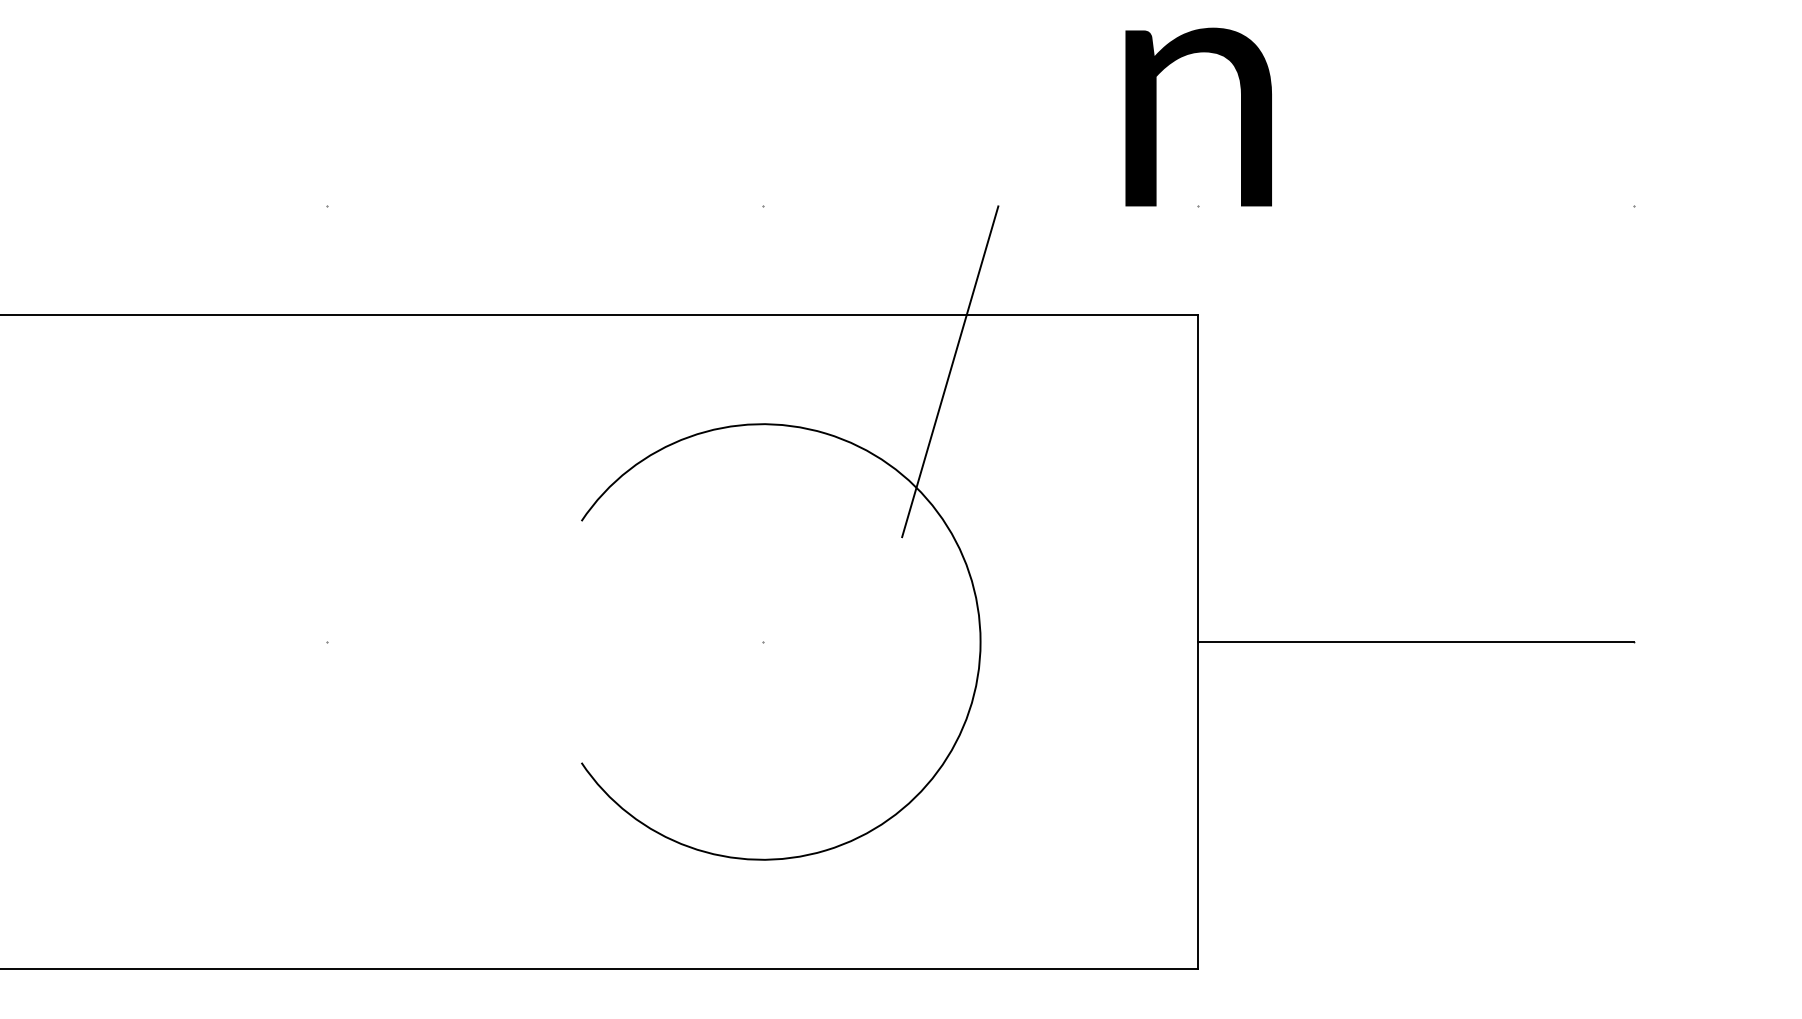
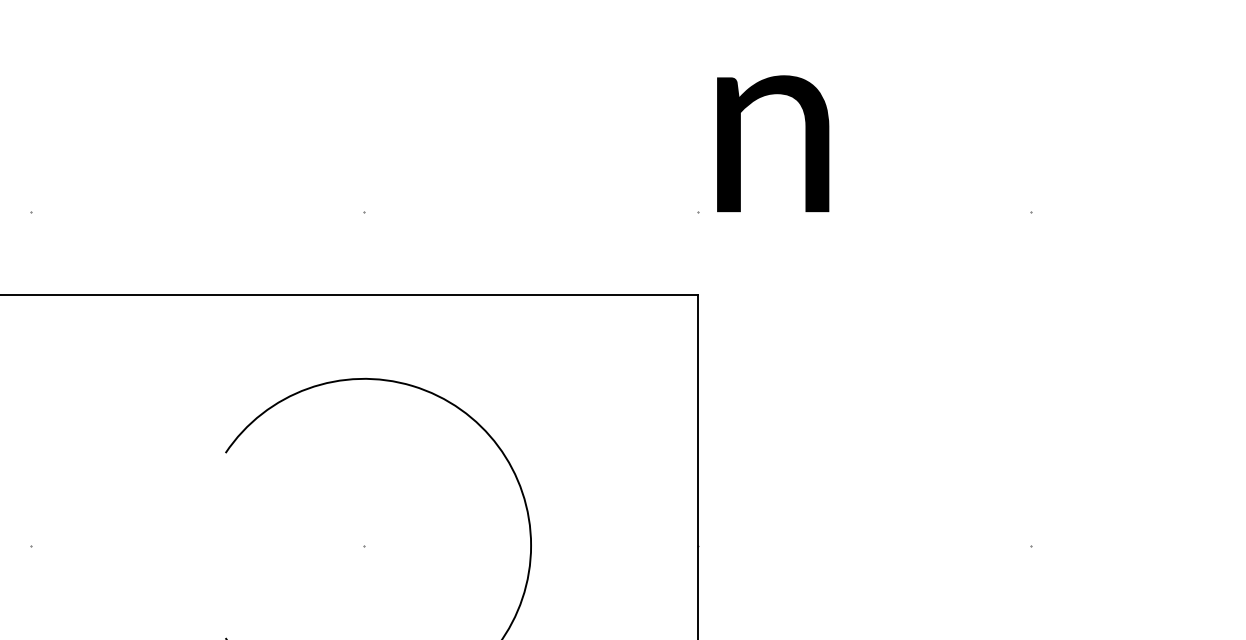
text: (1198, 116) -> (772, 143), moved
line: (950, 371) -> (508, 338), removed
line: (1415, 641) -> (864, 545), removed

